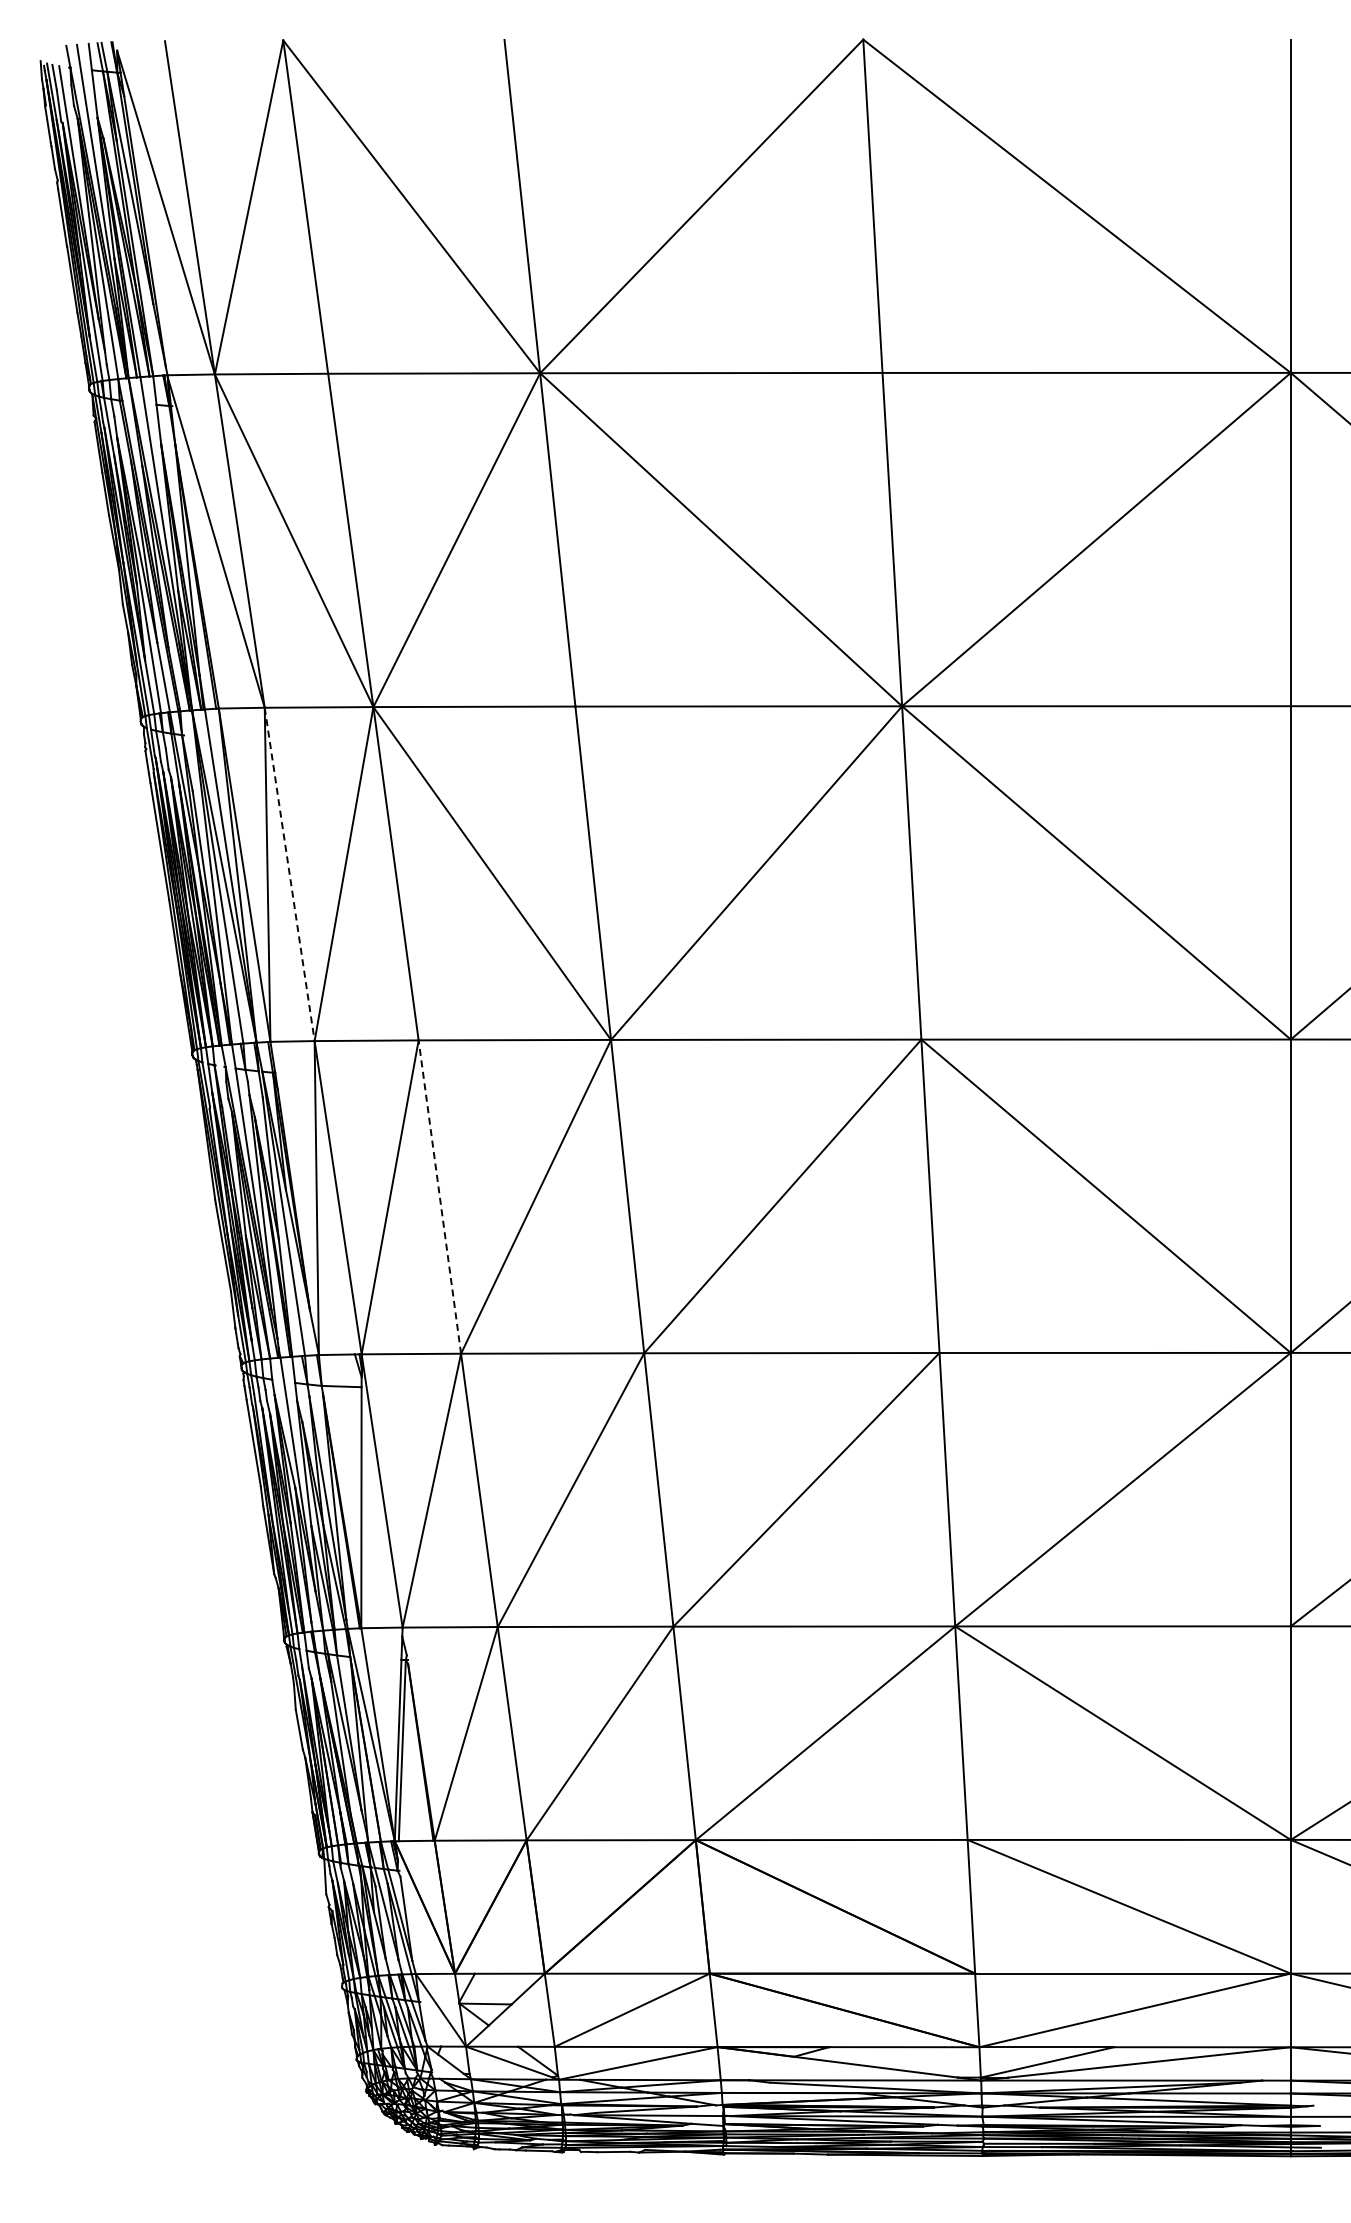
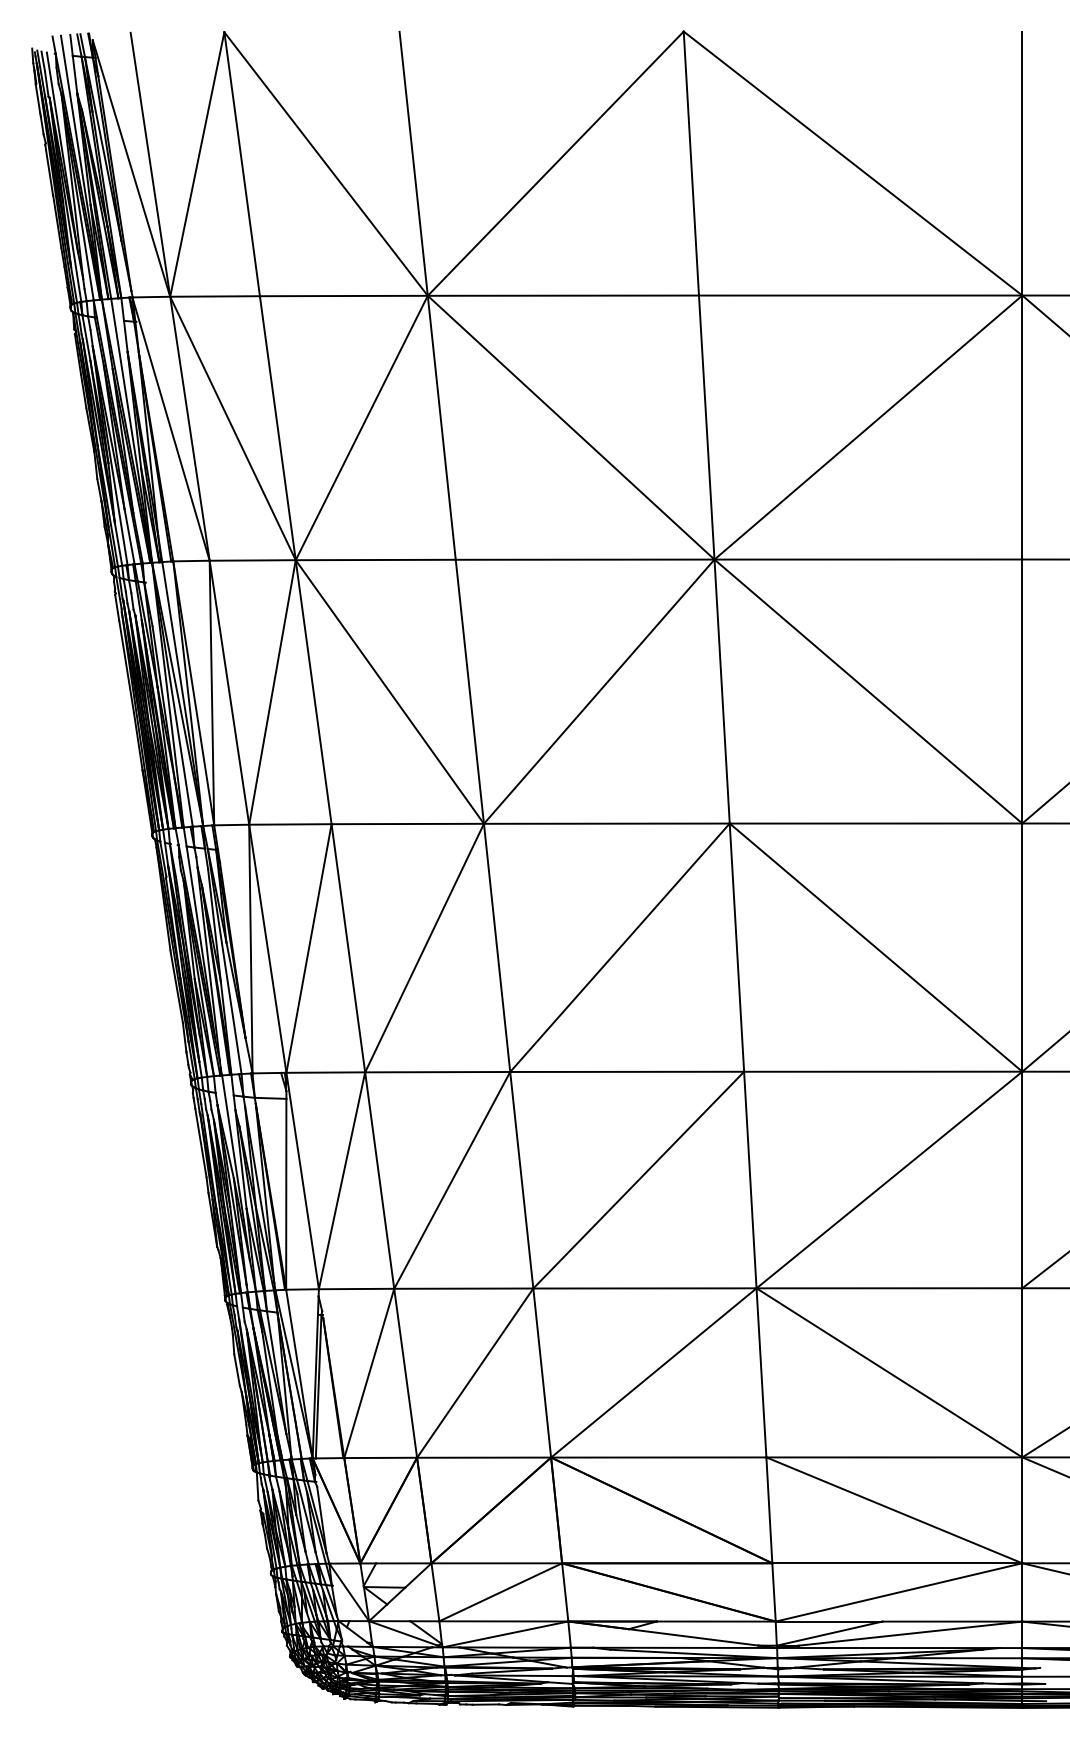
line: (289, 874) -> (229, 692), dashed -> solid
line: (439, 1196) -> (348, 947), dashed -> solid

